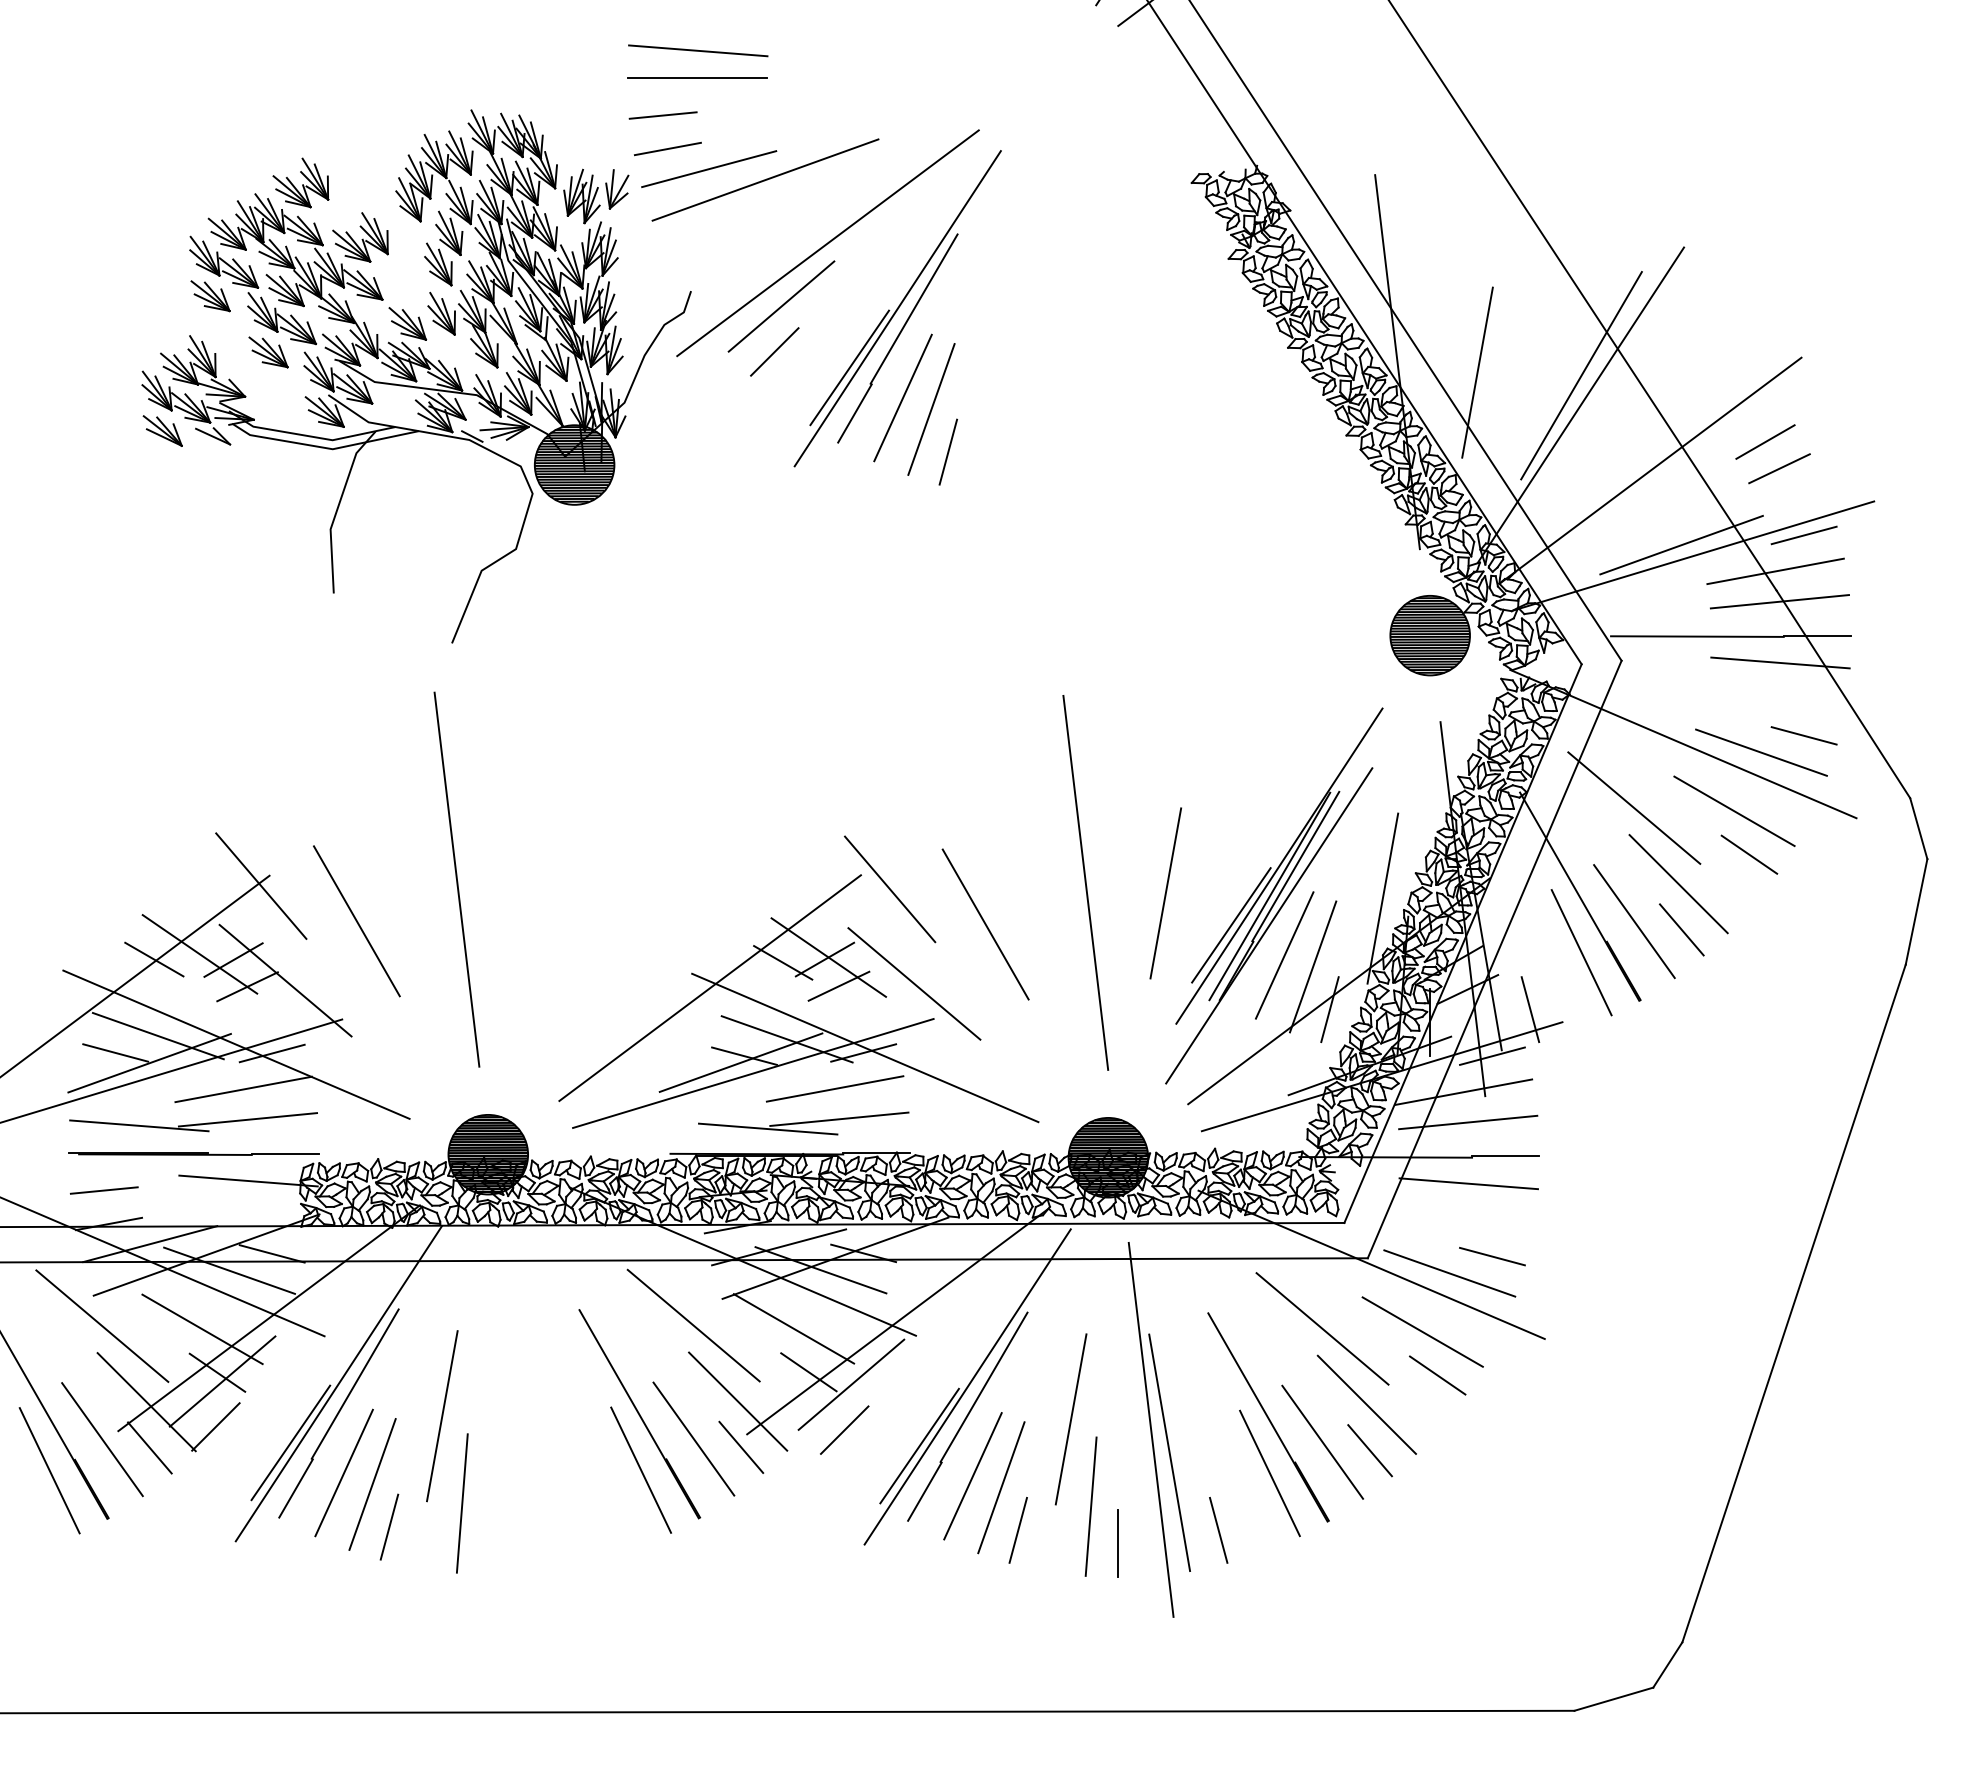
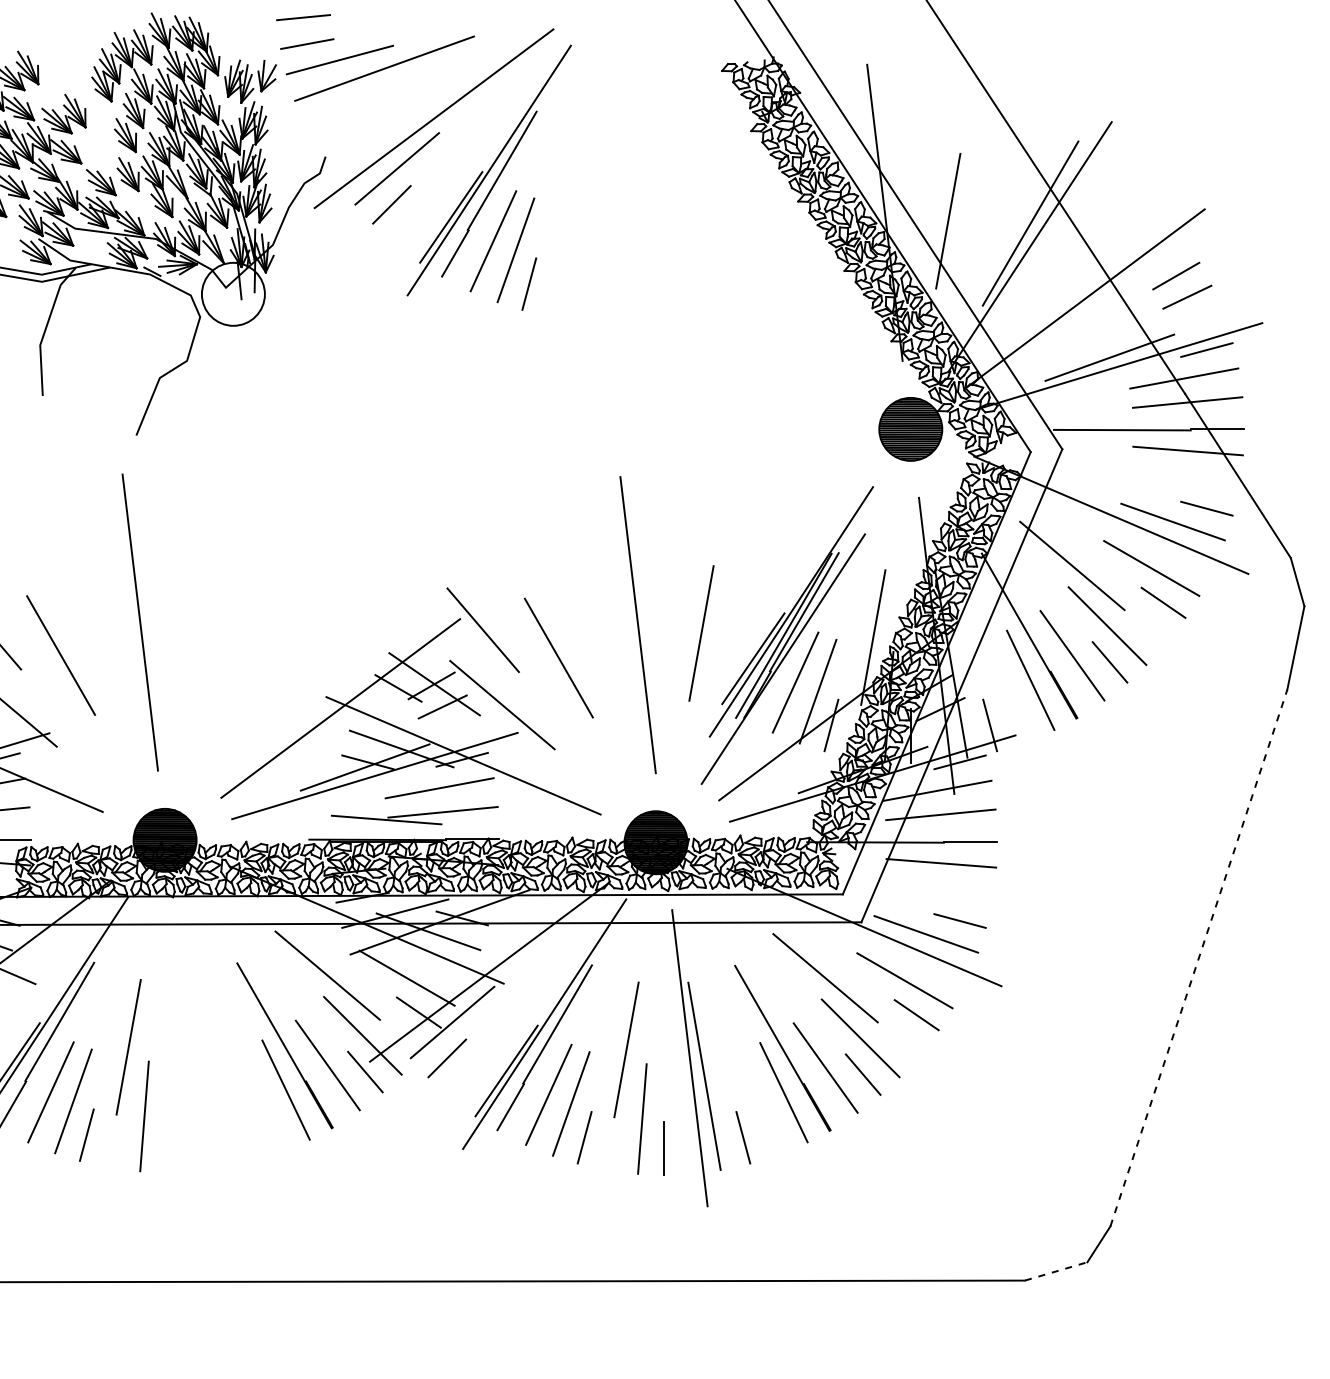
hatch: (574, 464) -> (233, 293), removed
line: (1794, 1303) -> (1199, 958), solid -> dashed
line: (1614, 1699) -> (1056, 1271), solid -> dashed

